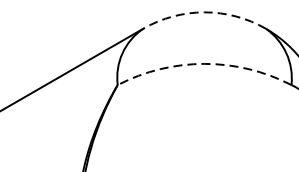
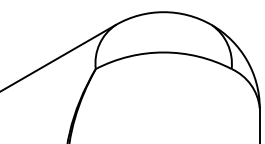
arc: (204, 12) -> (163, 12), dashed -> solid
arc: (204, 63) -> (163, 52), dashed -> solid

